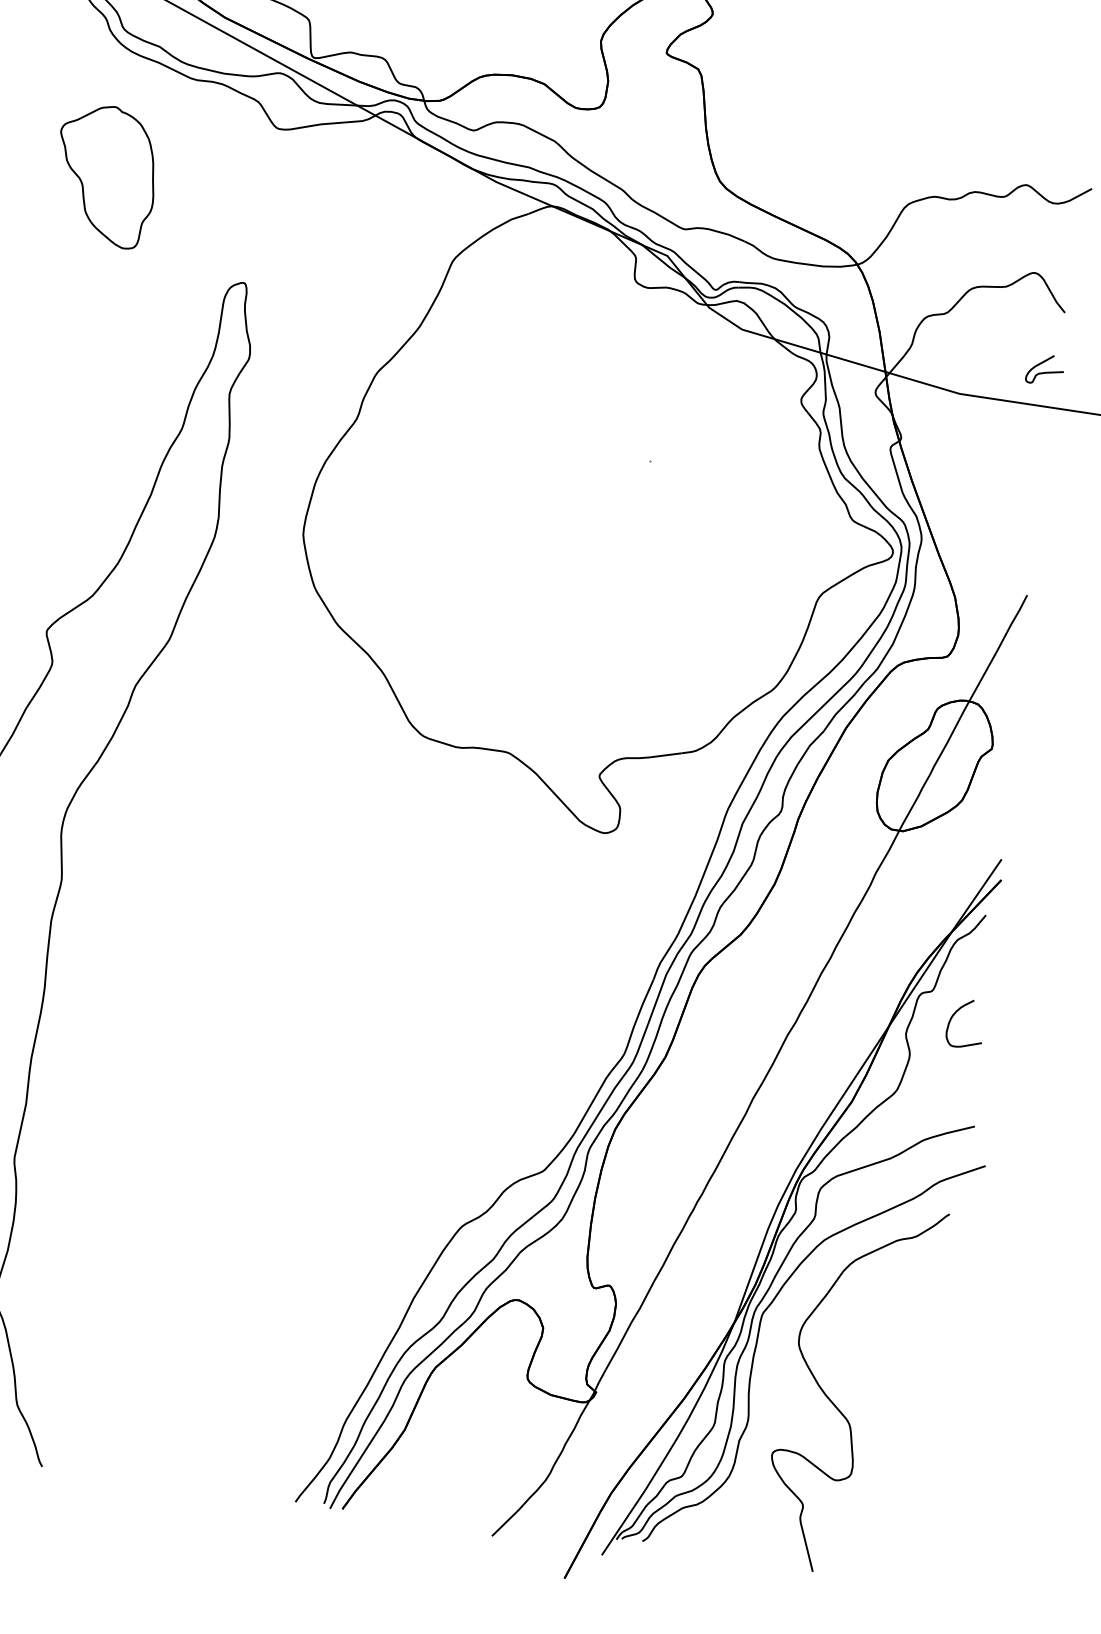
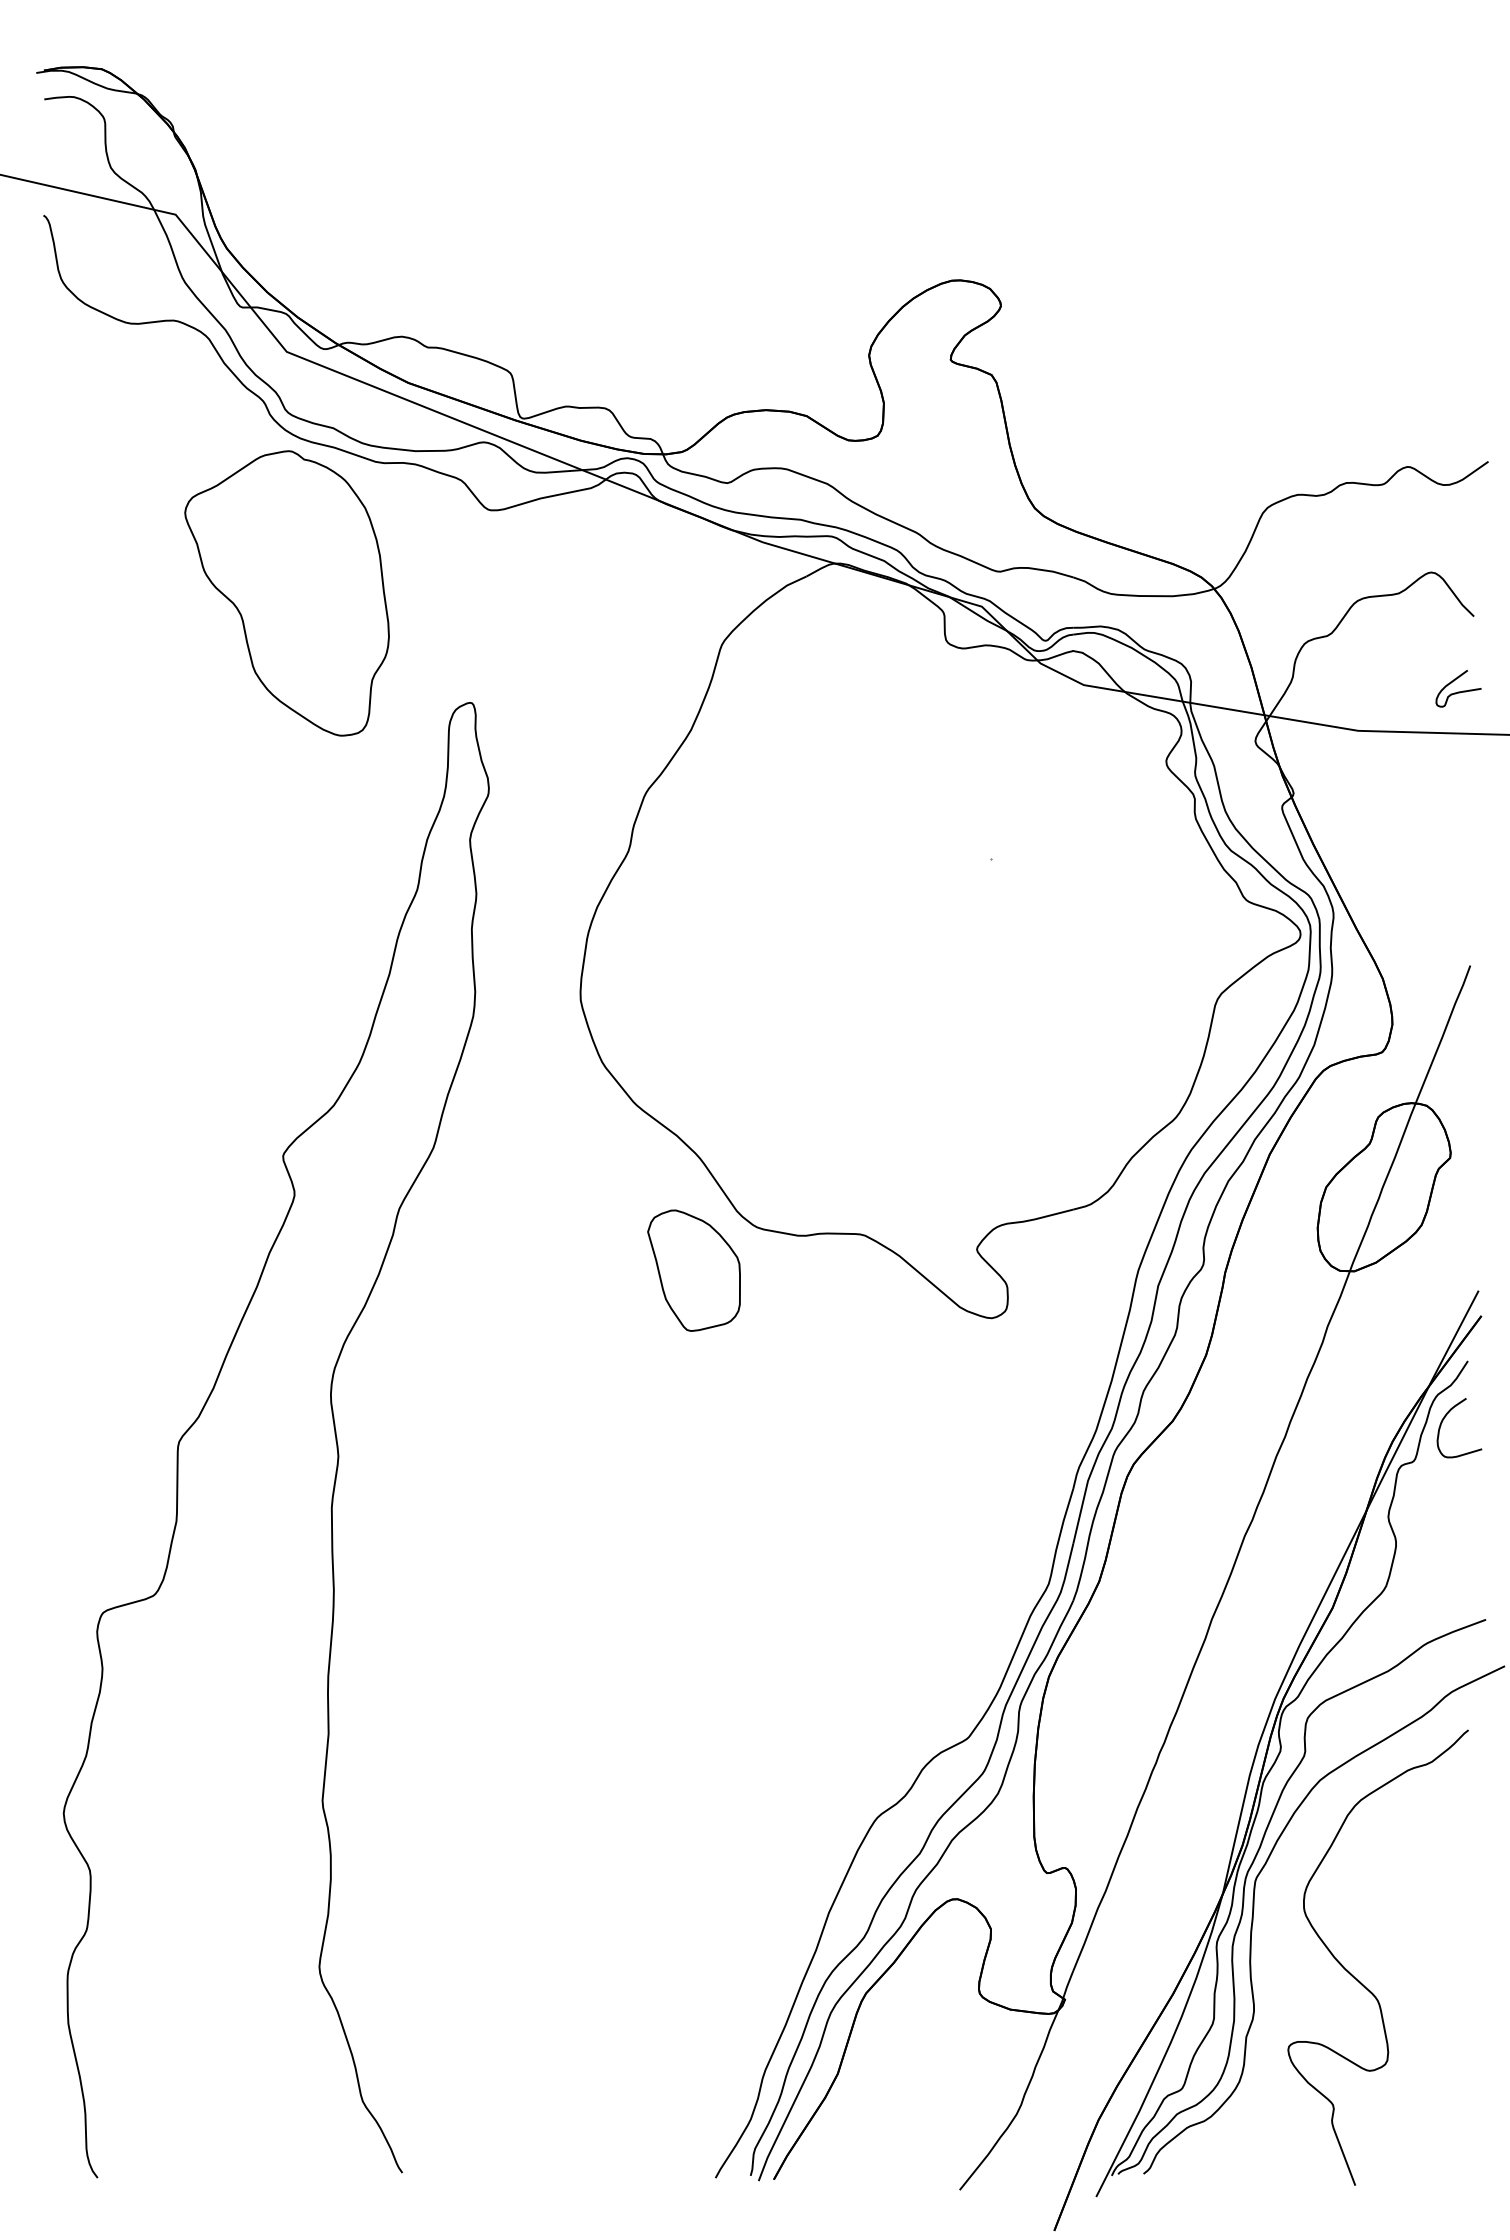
part: (105, 176) -> (286, 593), size x1.67
part: (367, 764) -> (693, 1270), added
curve: (954, 1015) -> (1444, 1419), moved

